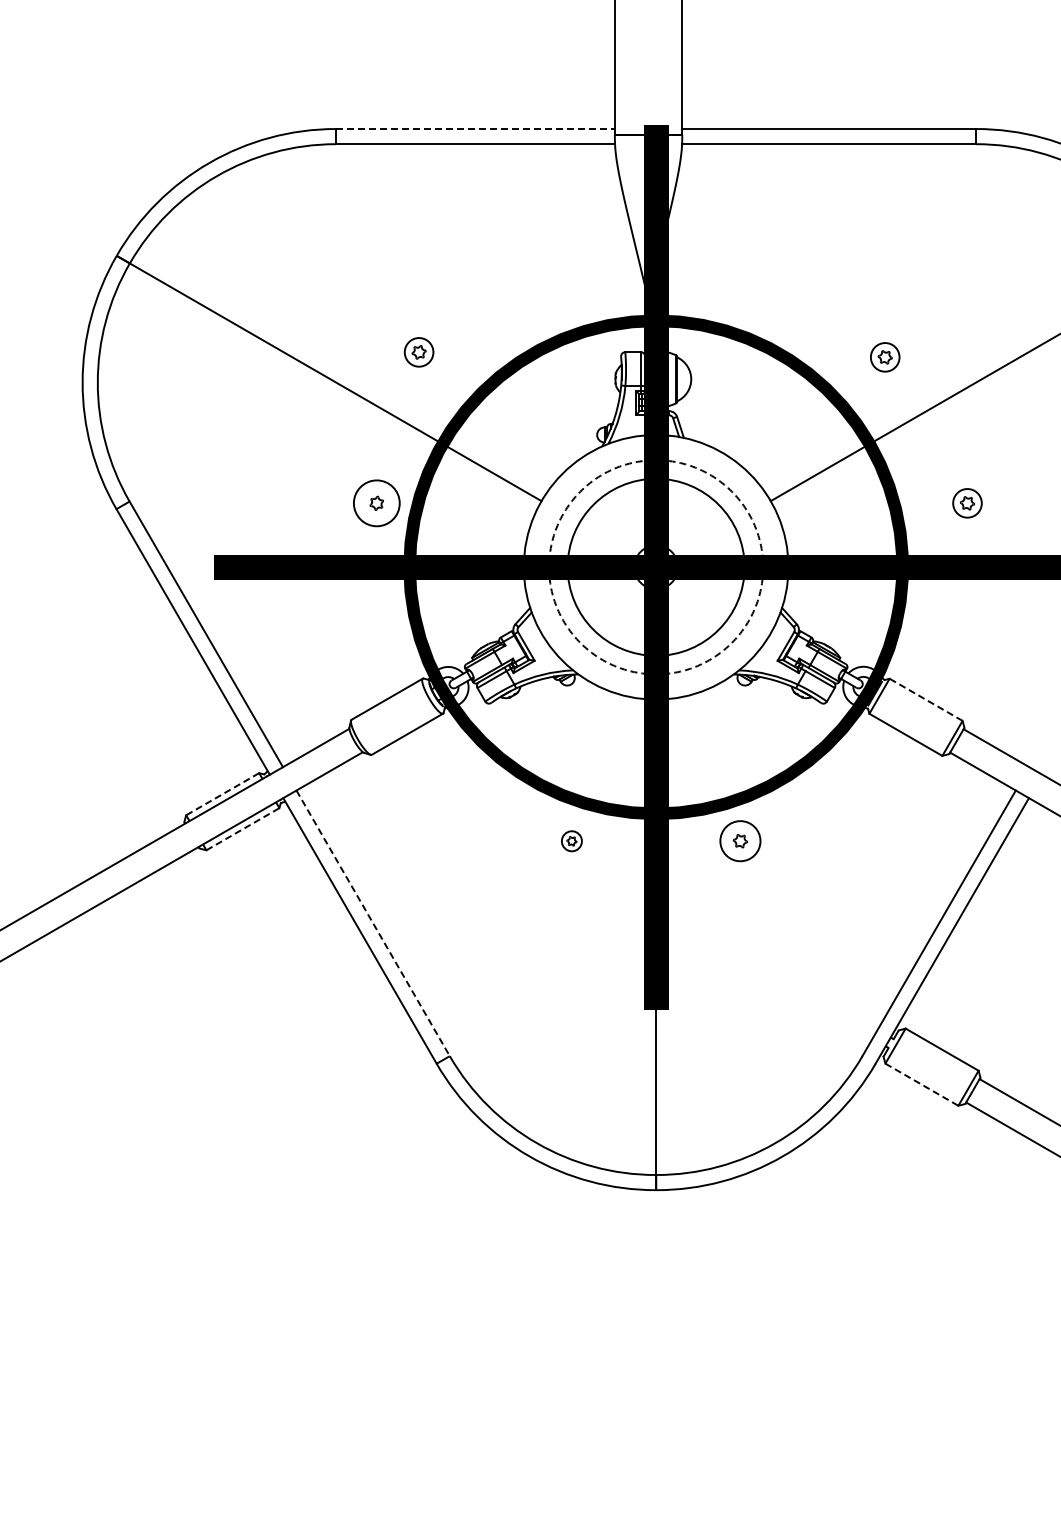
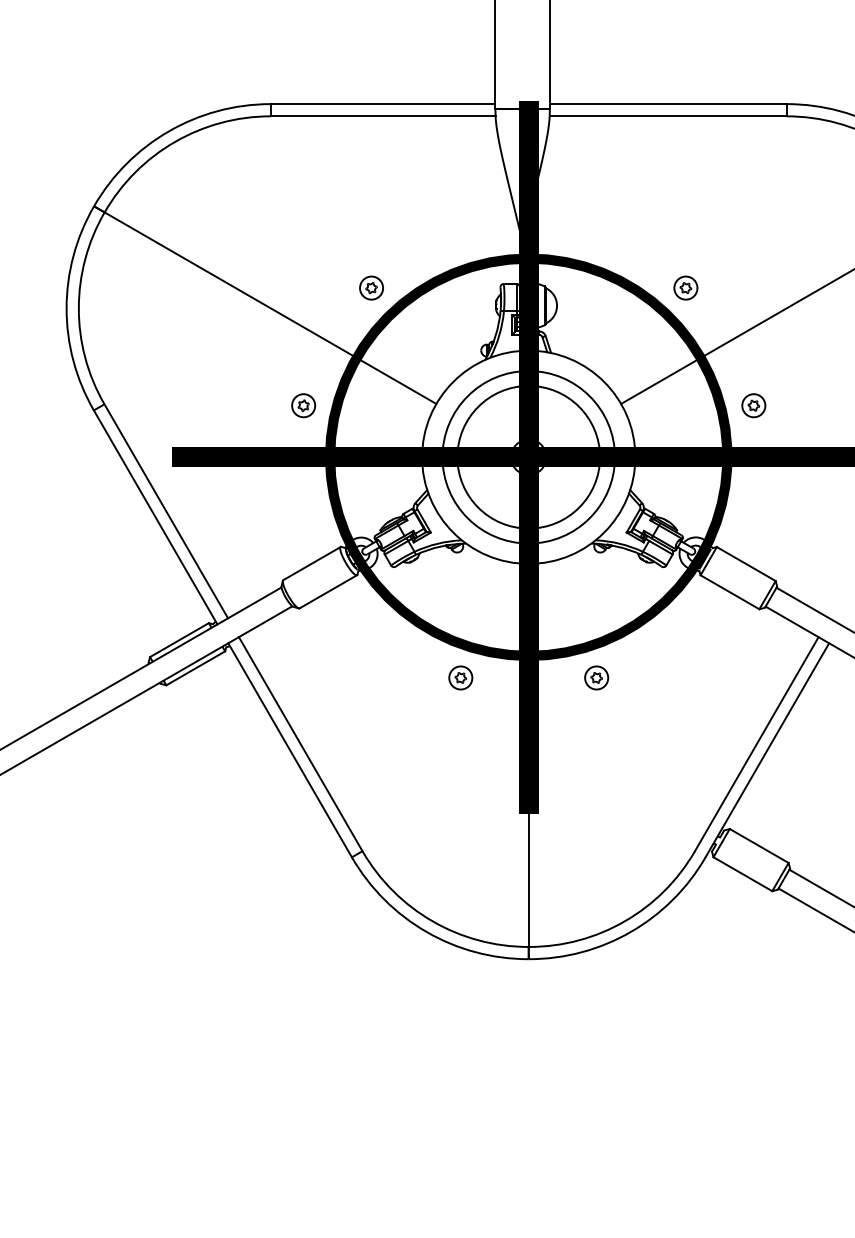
line: (475, 129) -> (383, 104), dashed -> solid
part: (418, 352) -> (371, 288), moved
part: (885, 357) -> (686, 288), moved
circle: (376, 503) -> (303, 405), size x0.62
part: (967, 503) -> (753, 405), moved
circle: (656, 567) -> (529, 457), dashed -> solid
line: (925, 699) -> (745, 563), dashed -> solid
line: (222, 794) -> (179, 640), dashed -> solid
line: (243, 829) -> (196, 668), dashed -> solid
circle: (740, 840) -> (596, 677), size x0.71
part: (571, 841) -> (460, 678), size x1.43
line: (373, 923) -> (300, 744), dashed -> solid
line: (922, 1084) -> (743, 874), dashed -> solid

